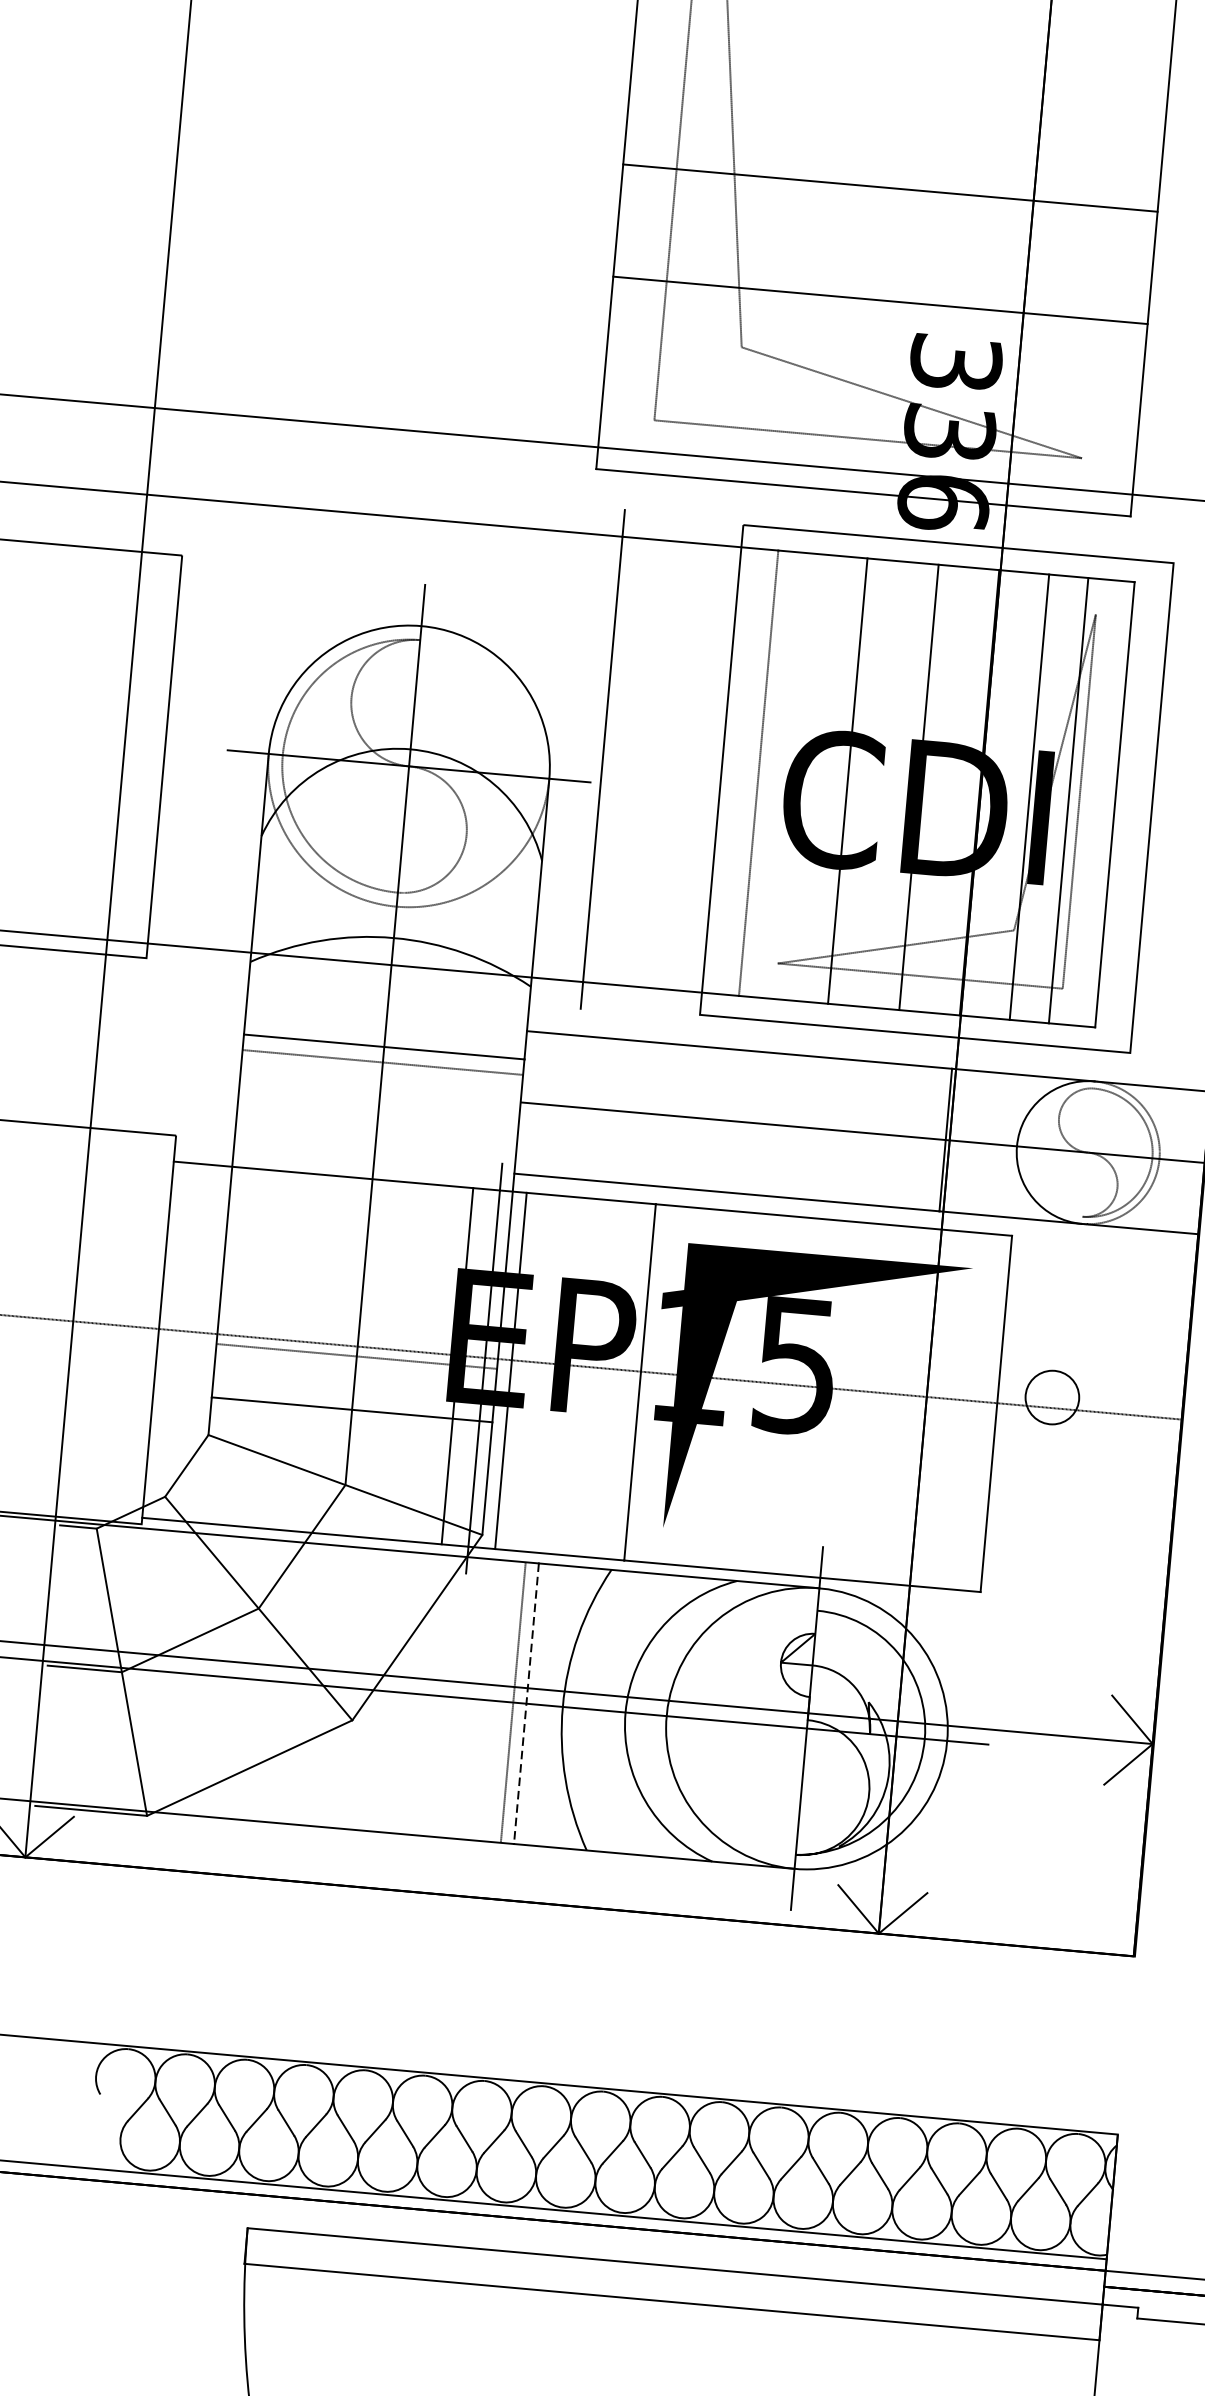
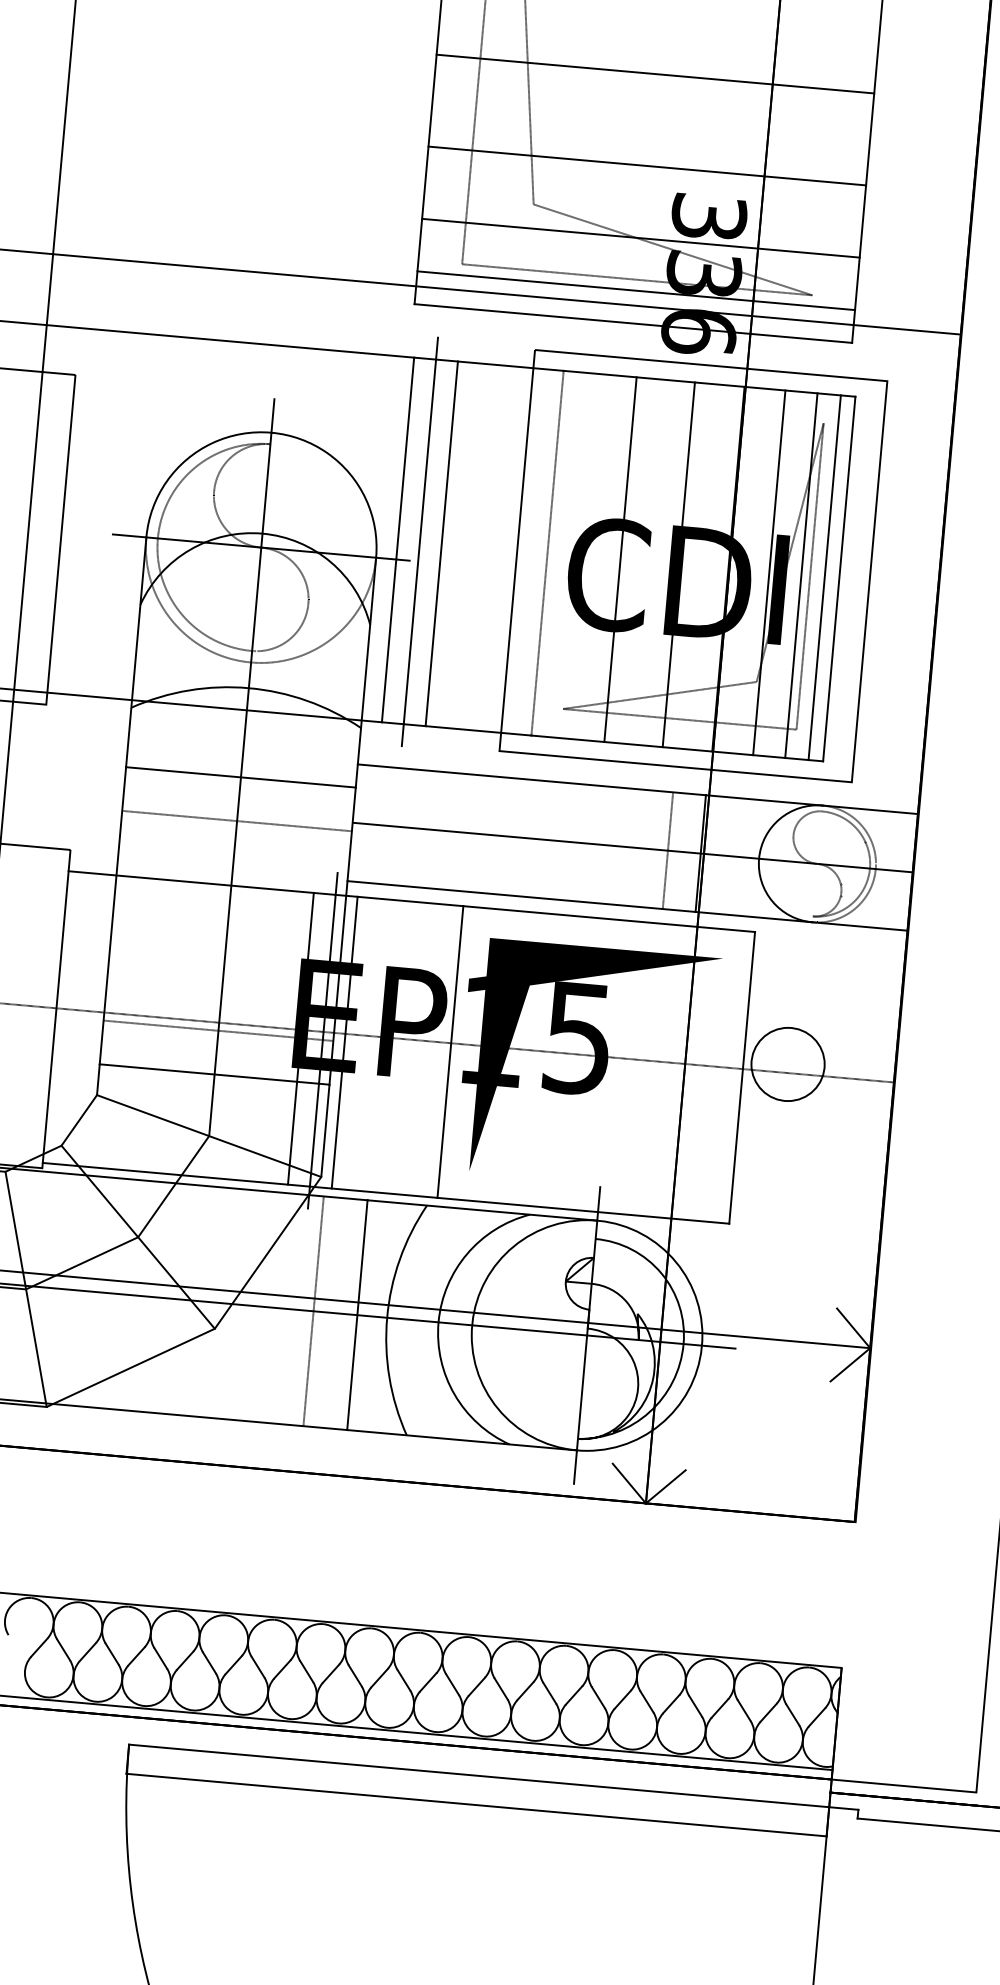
line: (872, 387) -> (640, 237), added
line: (867, 452) -> (636, 290), added
line: (575, 756) -> (397, 539), added
line: (629, 761) -> (441, 543), added
line: (1096, 802) -> (824, 577), added
line: (382, 1061) -> (236, 820), moved
line: (905, 1136) -> (667, 850), added
circle: (1051, 1397) -> (787, 1064), size x1.67
line: (513, 1702) -> (313, 1311), moved
line: (526, 1704) -> (357, 1315), dashed -> solid

